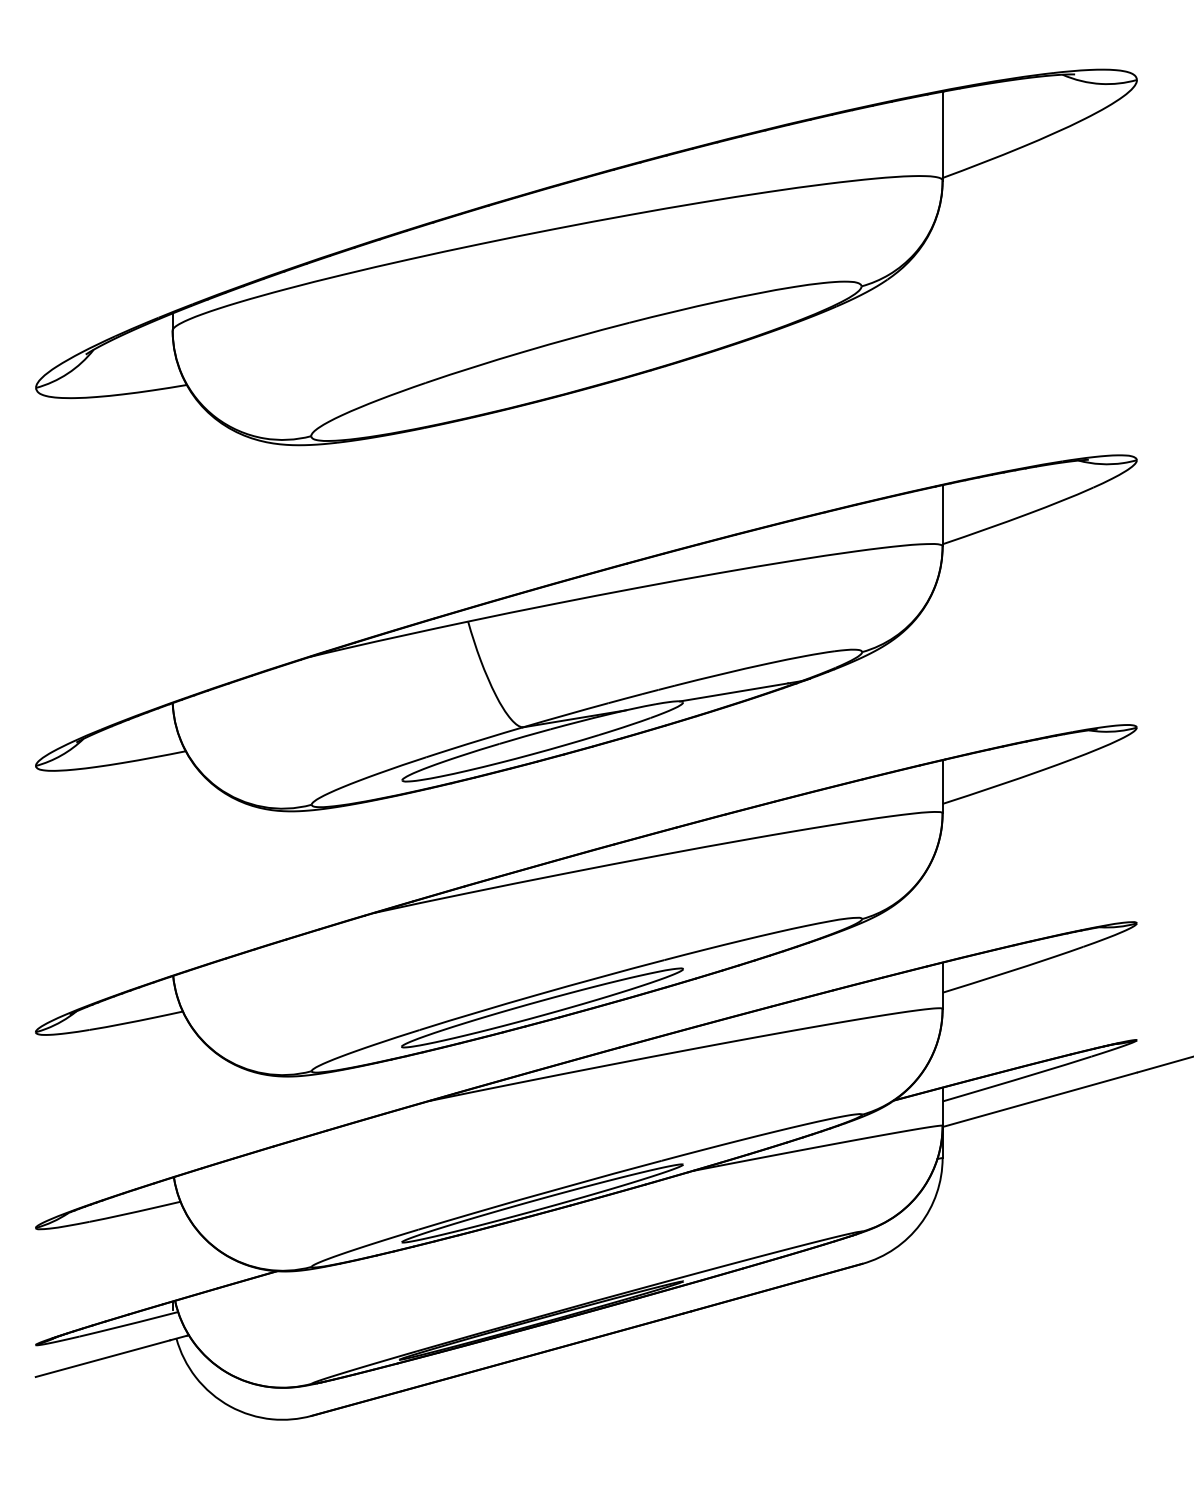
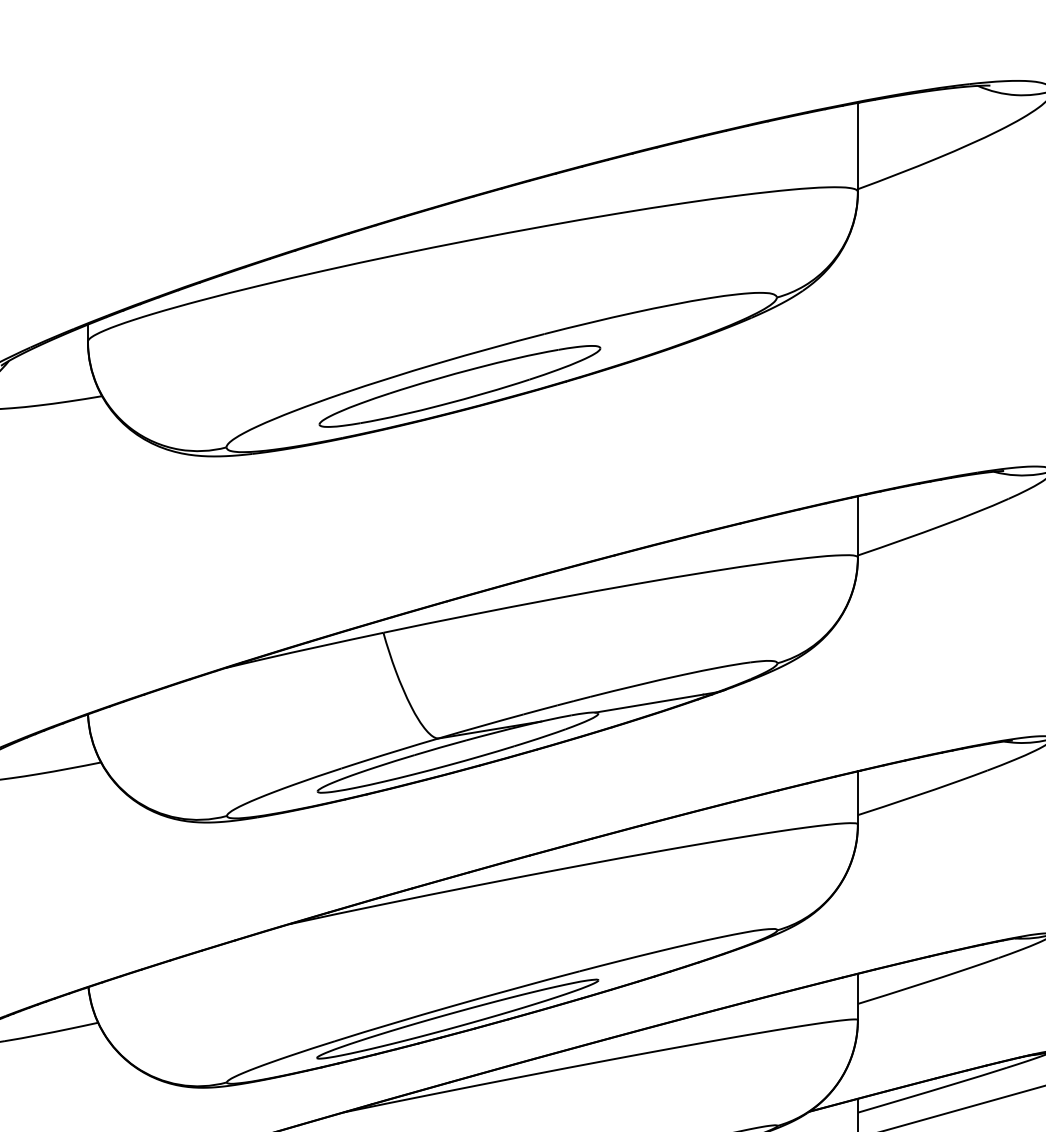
part: (544, 374) -> (459, 385), added

